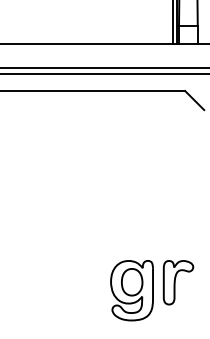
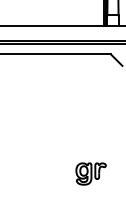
part: (150, 289) -> (90, 173), size x0.6

